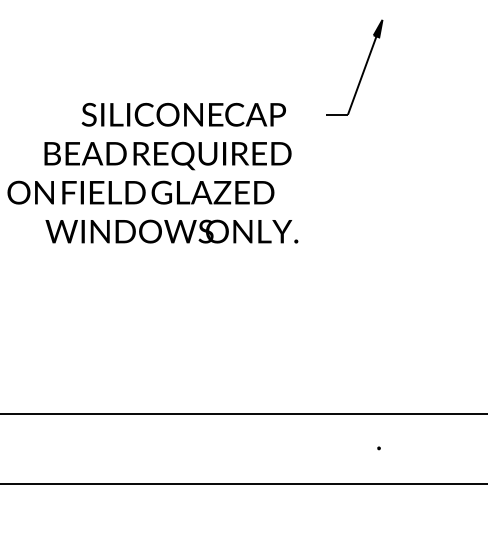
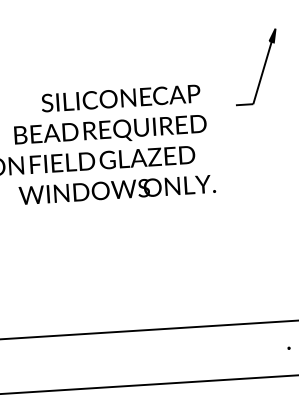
part: (362, 71) -> (262, 69), moved

